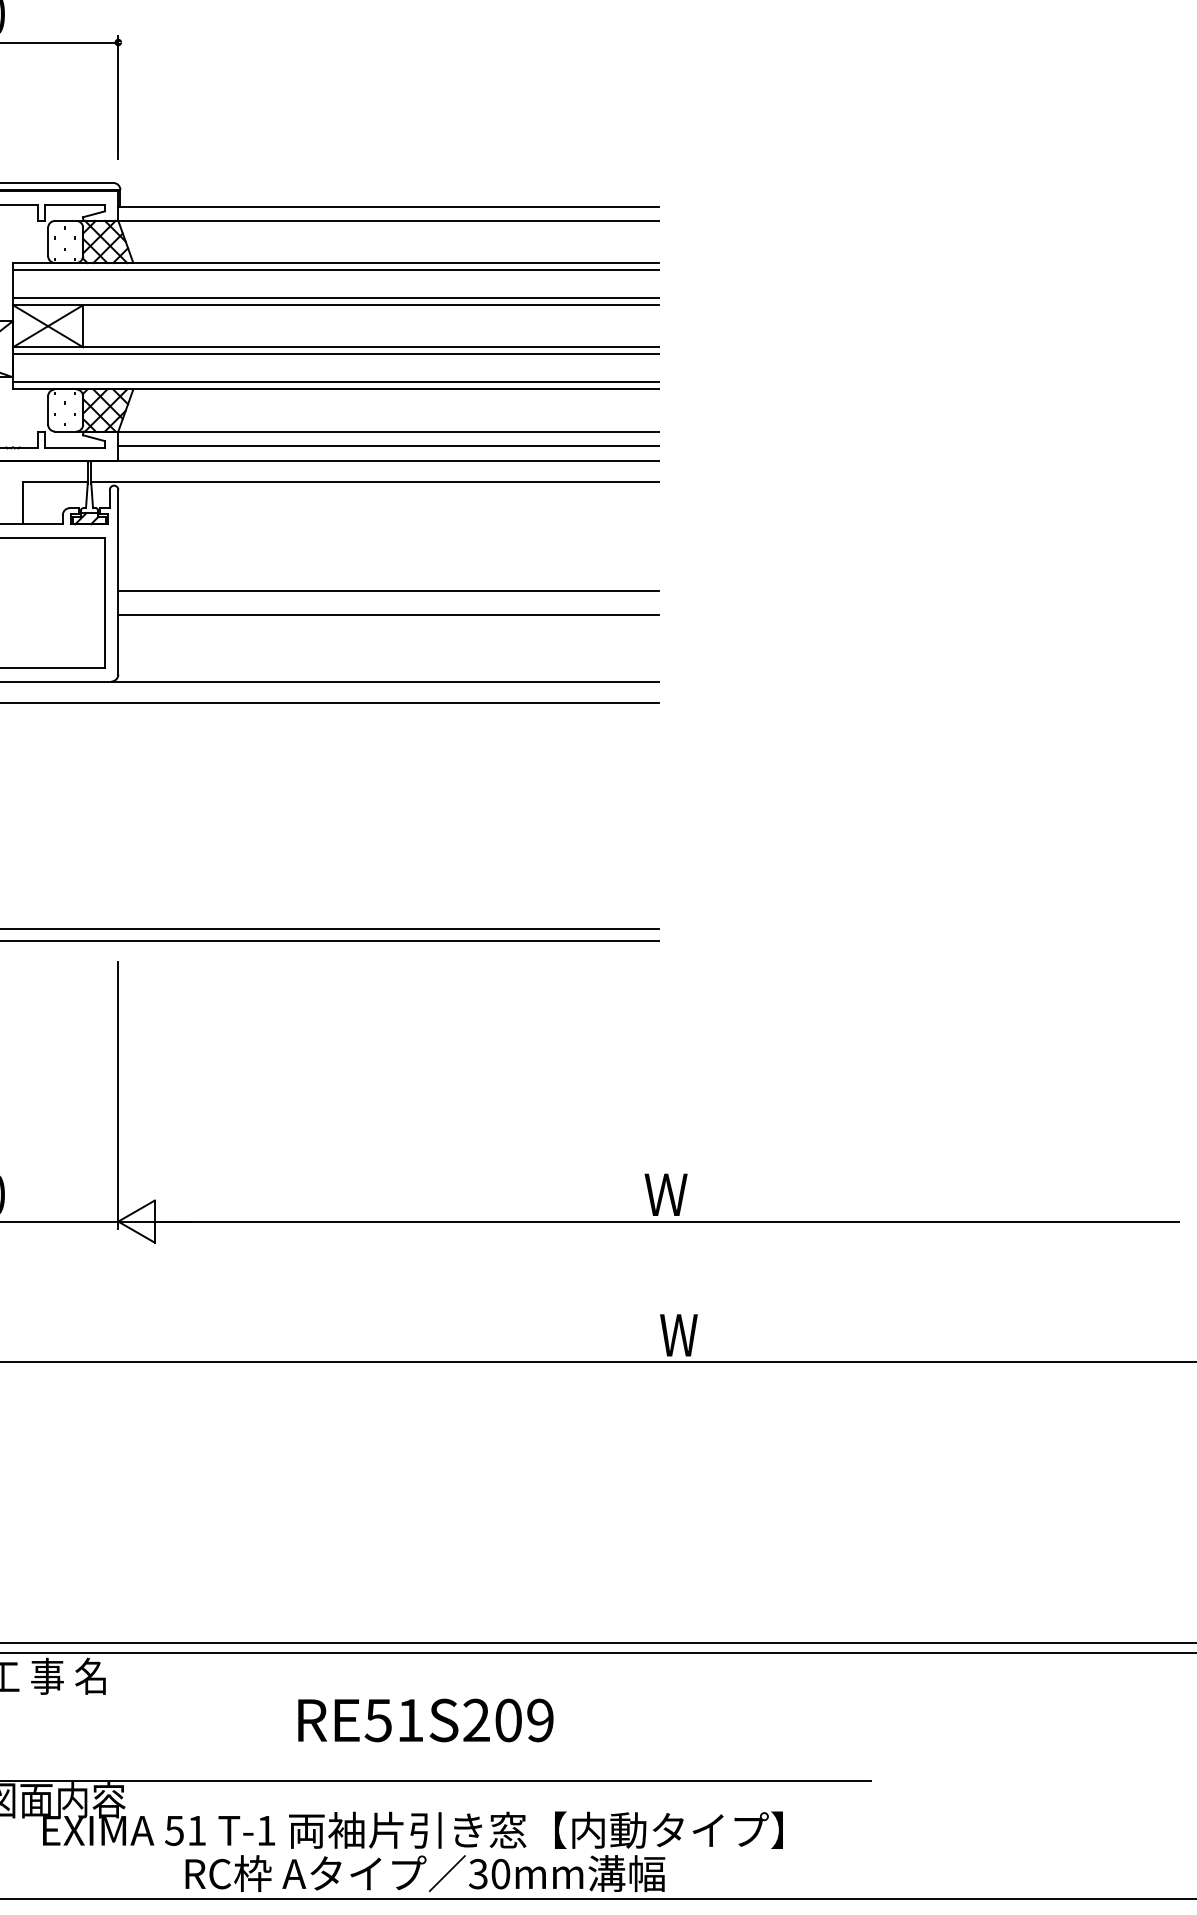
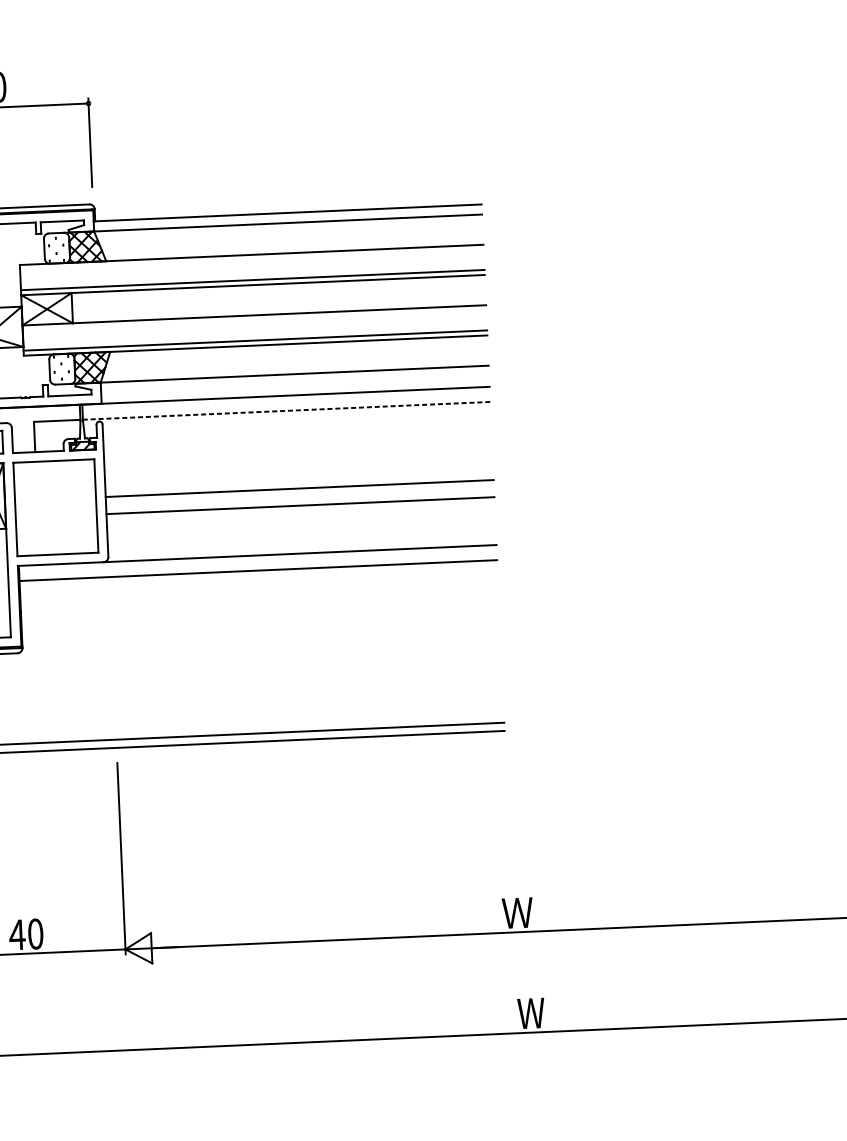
line: (335, 270) -> (251, 260), removed
line: (335, 354) -> (254, 320), removed
line: (388, 445) -> (295, 384), removed
line: (375, 482) -> (286, 411), solid -> dashed

